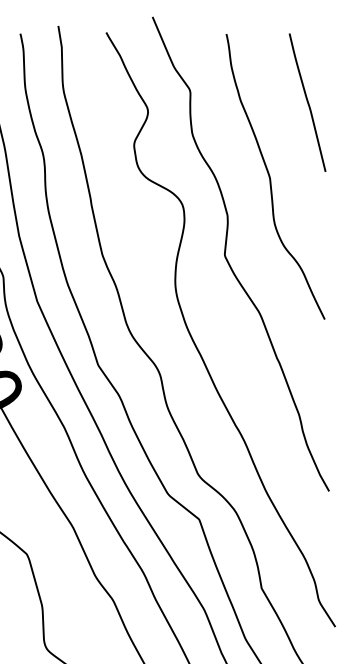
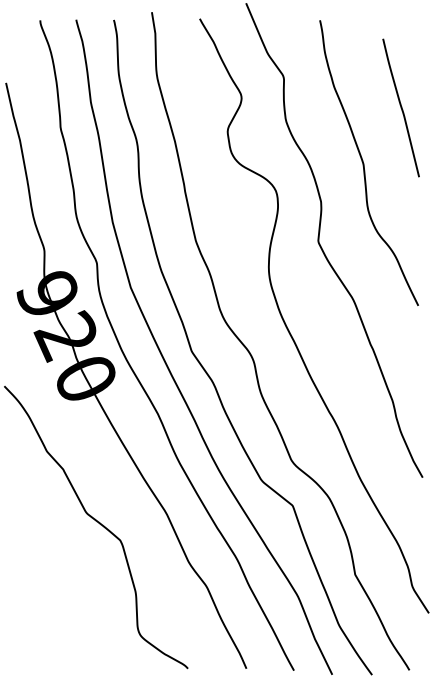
curve: (306, 102) -> (400, 107), moved

